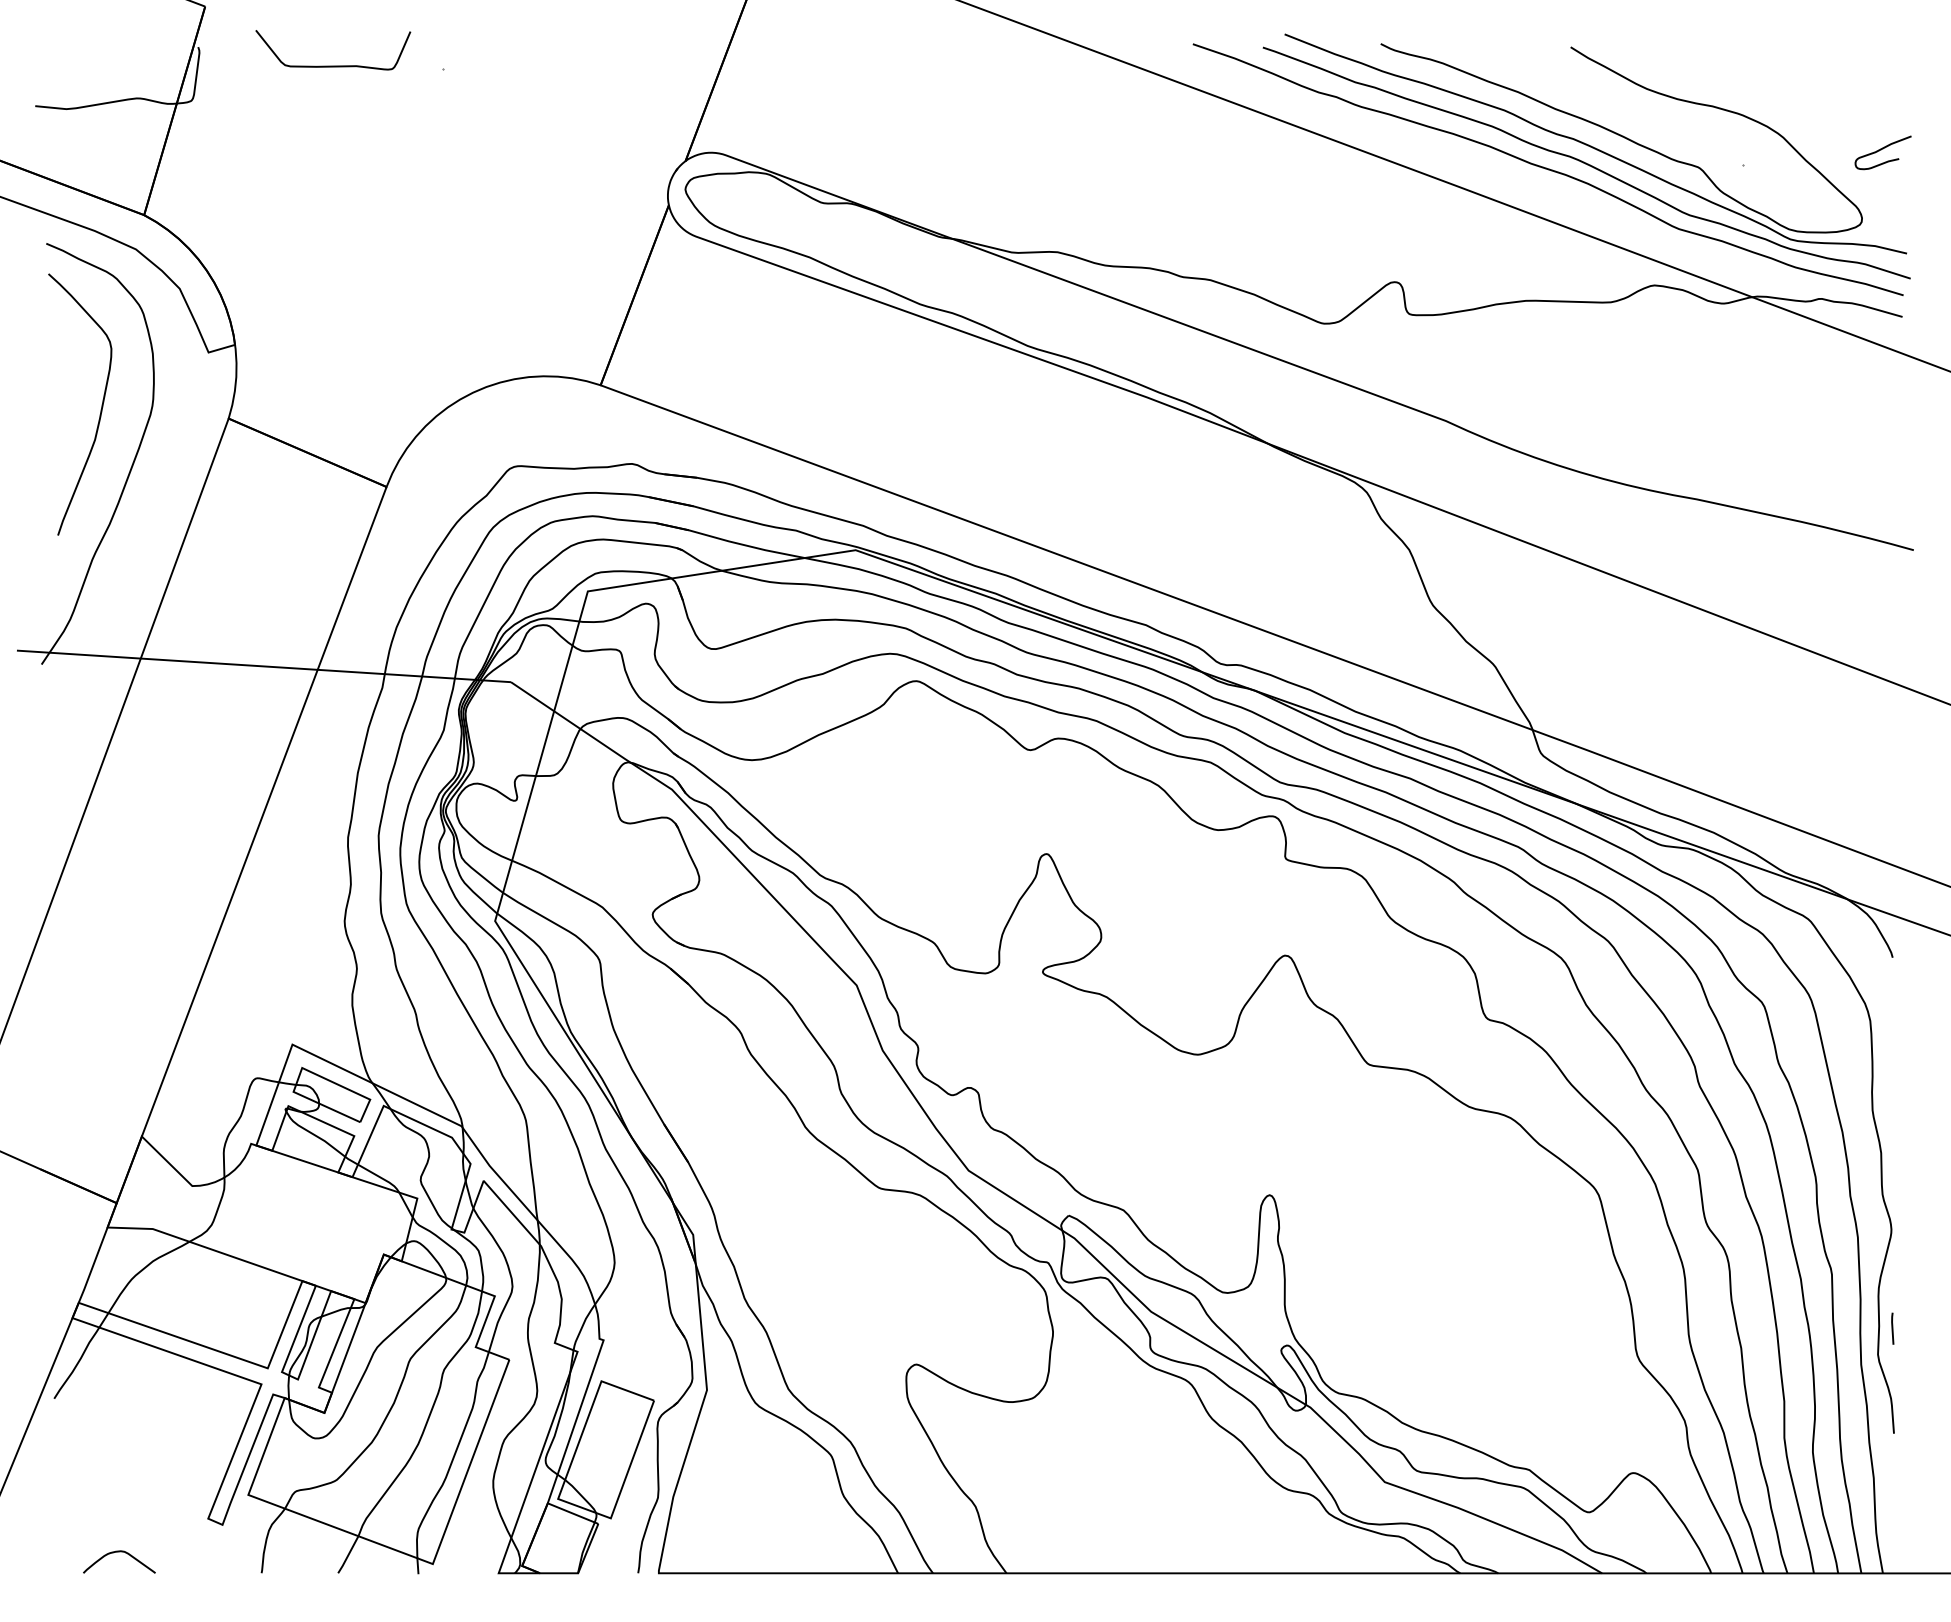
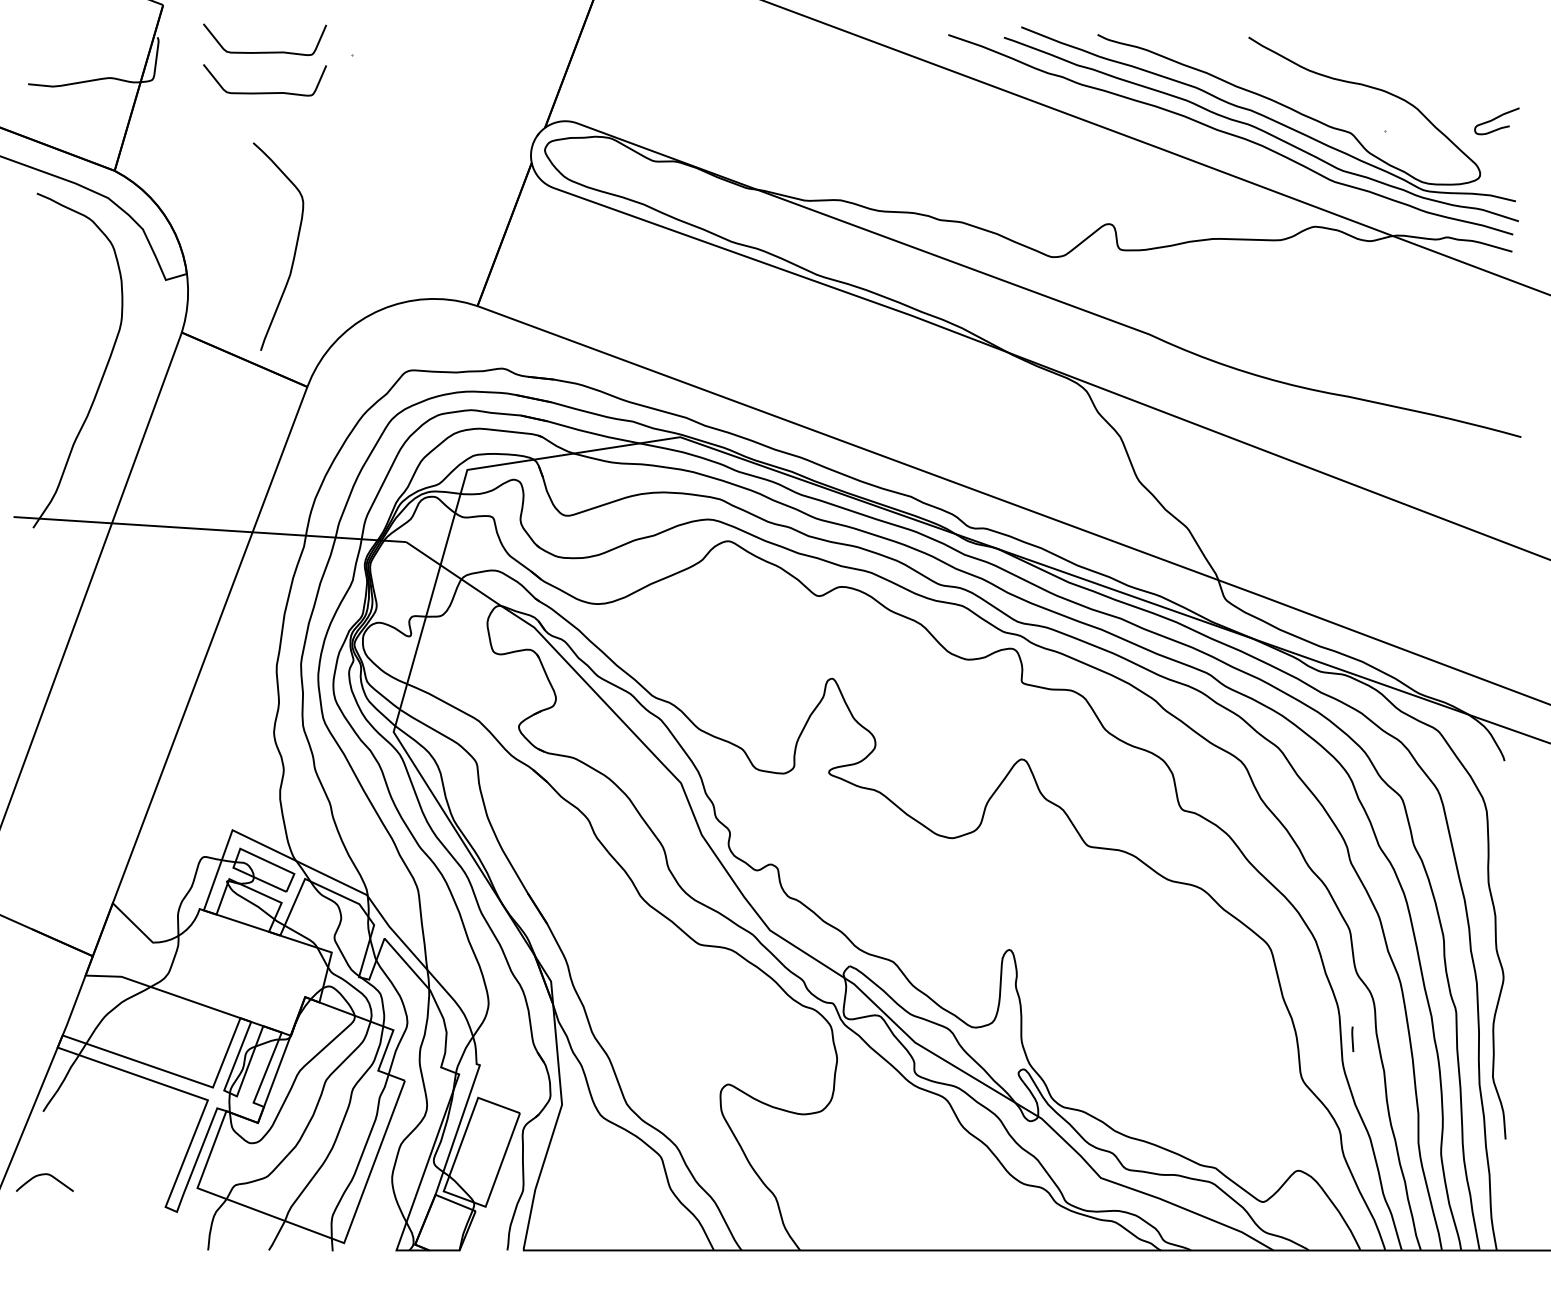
curve: (333, 116) -> (265, 92), added
curve: (100, 409) -> (294, 250), moved
line: (1892, 1328) -> (1352, 1039), moved
curve: (119, 1552) -> (44, 1175), moved

